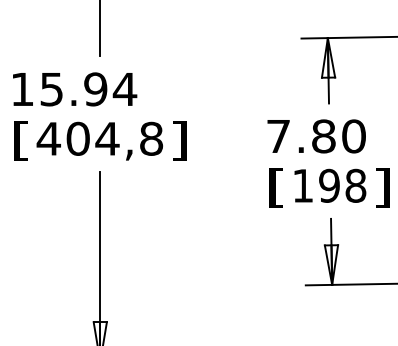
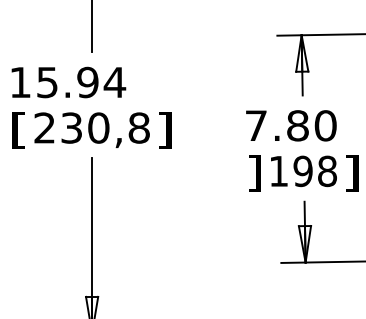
text: (77, 138) -> (71, 127), 404,8 -> 230,8
text: (276, 187) -> (254, 172), [ -> ]

